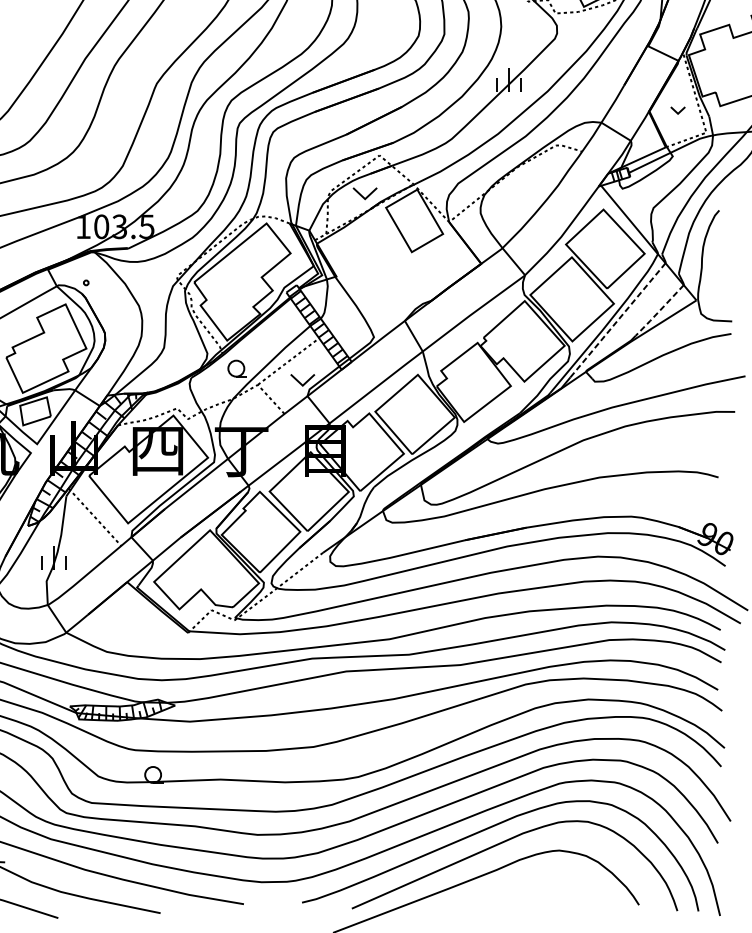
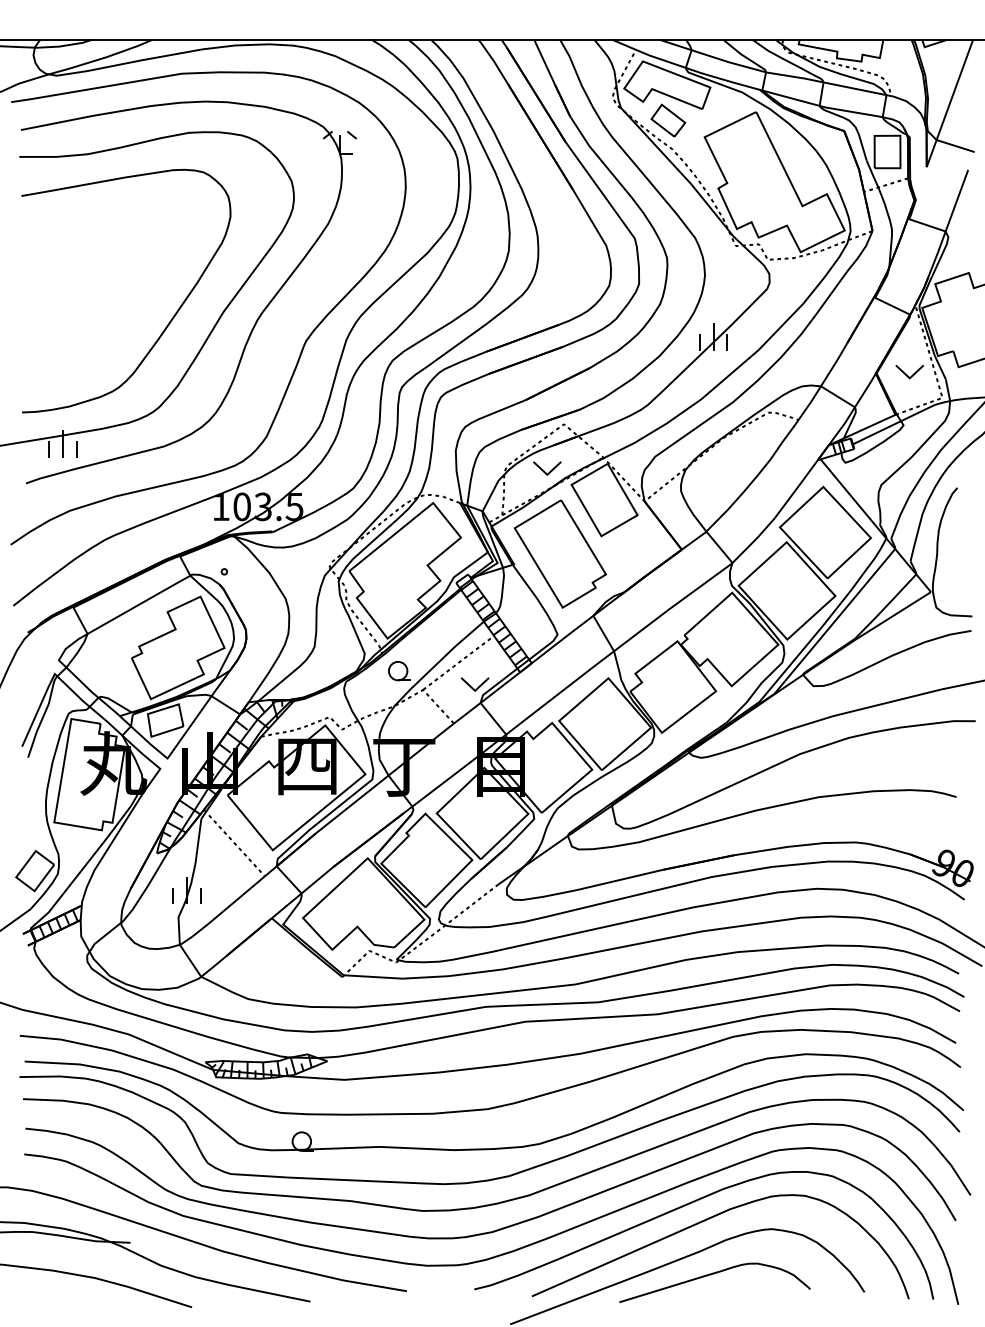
part: (677, 110) -> (909, 372), size x1.67
part: (376, 267) -> (560, 553), added
line: (659, 311) -> (888, 604), dashed -> solid
line: (618, 320) -> (840, 615), dashed -> solid
curve: (509, 889) -> (714, 1274), added

